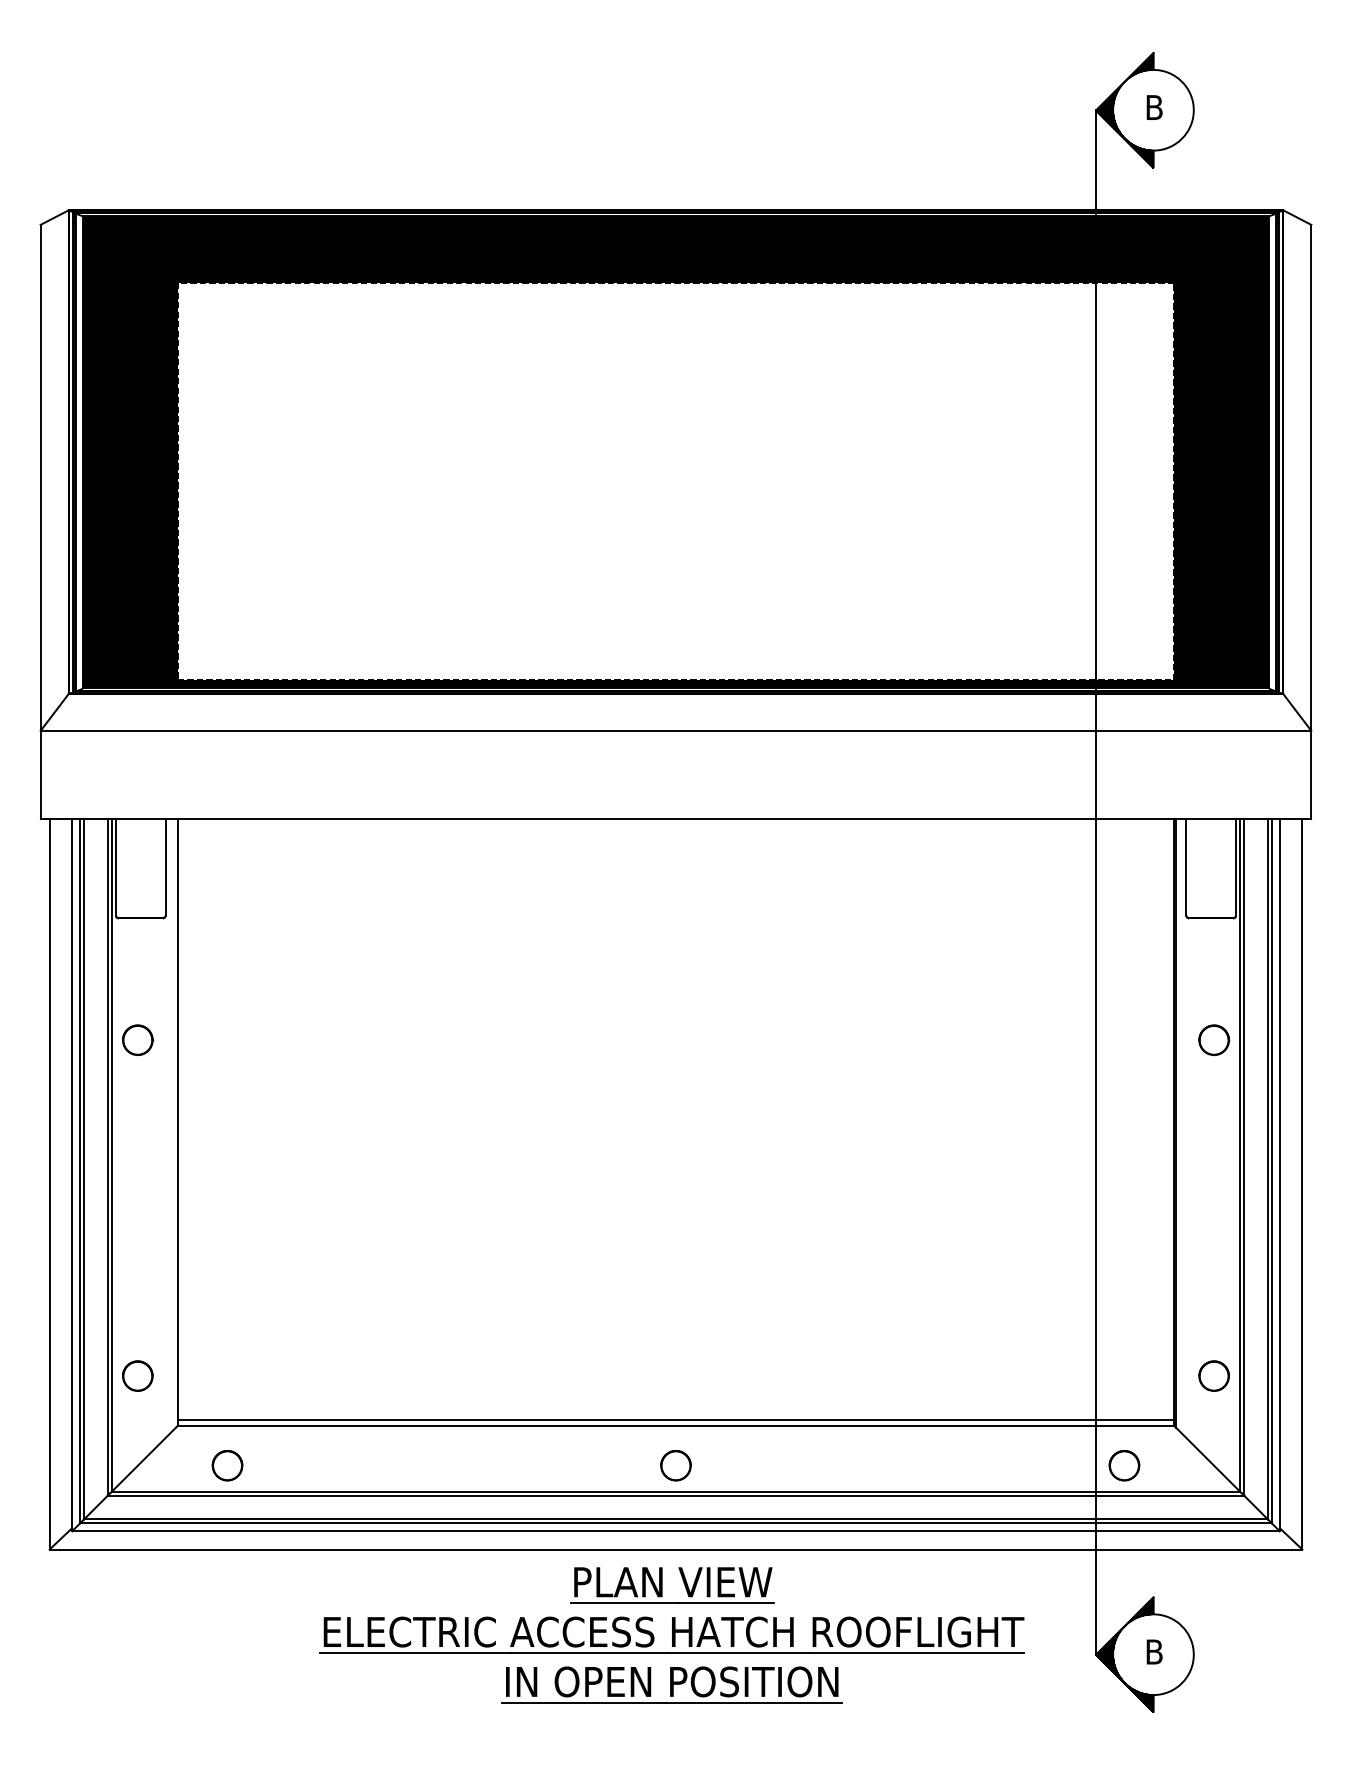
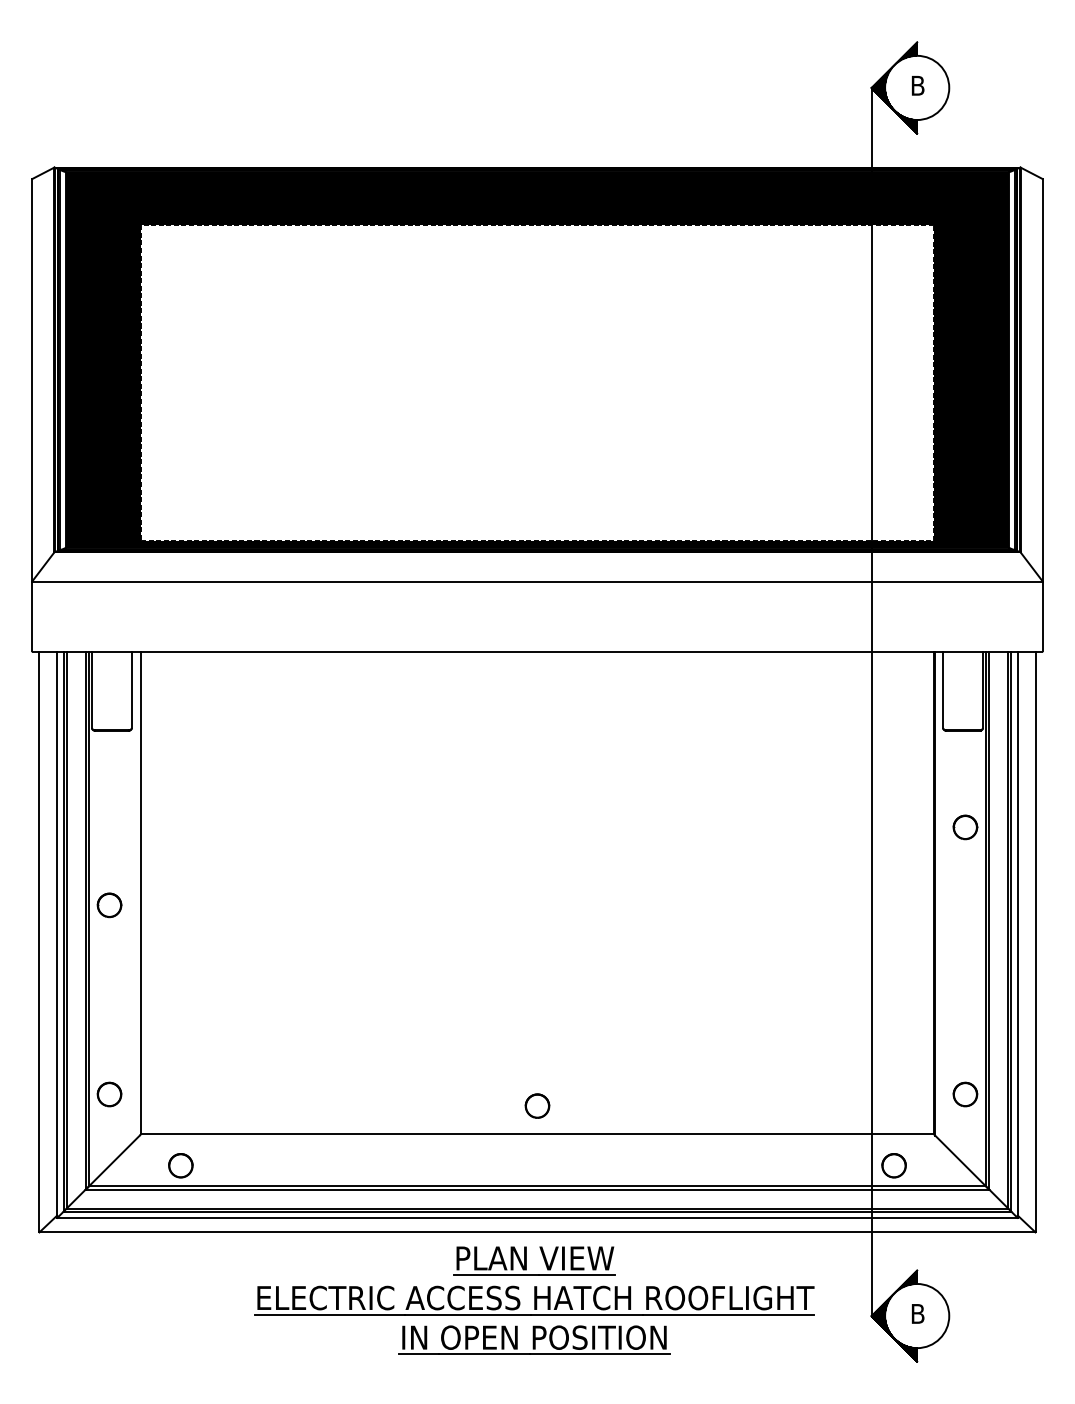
part: (138, 1039) -> (110, 904), moved
line: (675, 1419) -> (537, 1129), removed
part: (675, 1465) -> (537, 1105), moved

